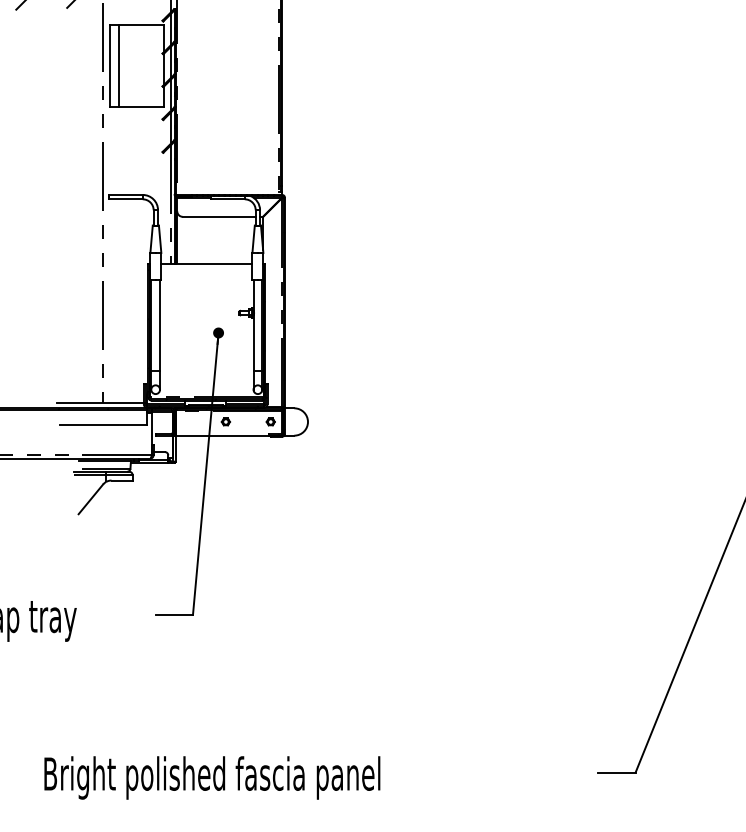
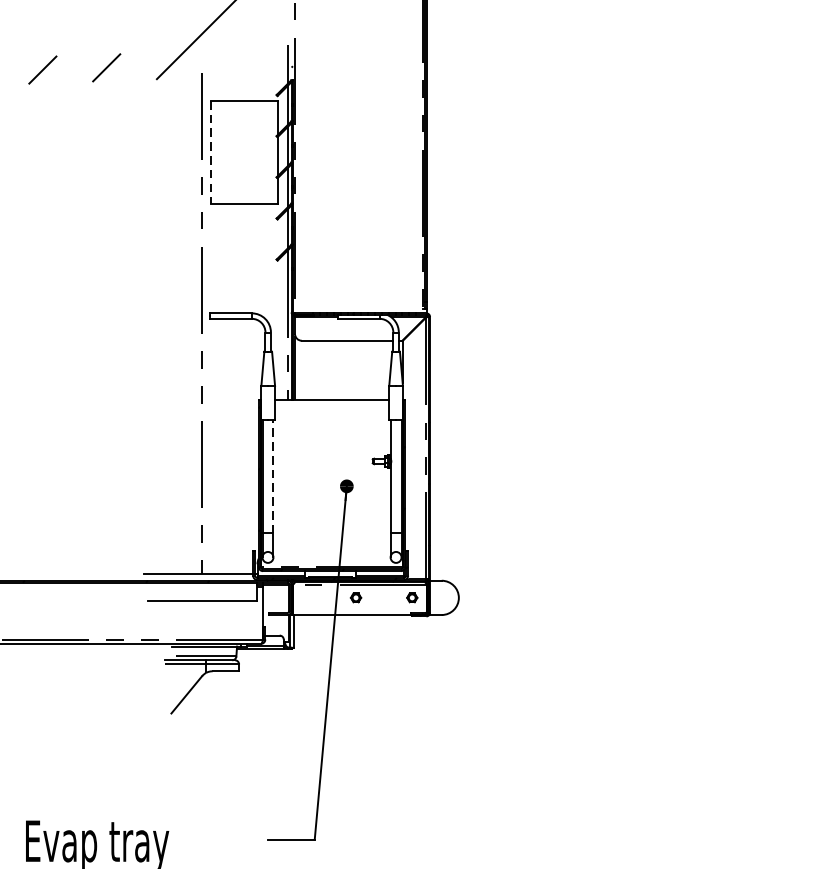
line: (110, 66) -> (211, 152), solid -> dashed
line: (119, 66) -> (222, 152), removed
line: (160, 324) -> (274, 475), solid -> dashed

